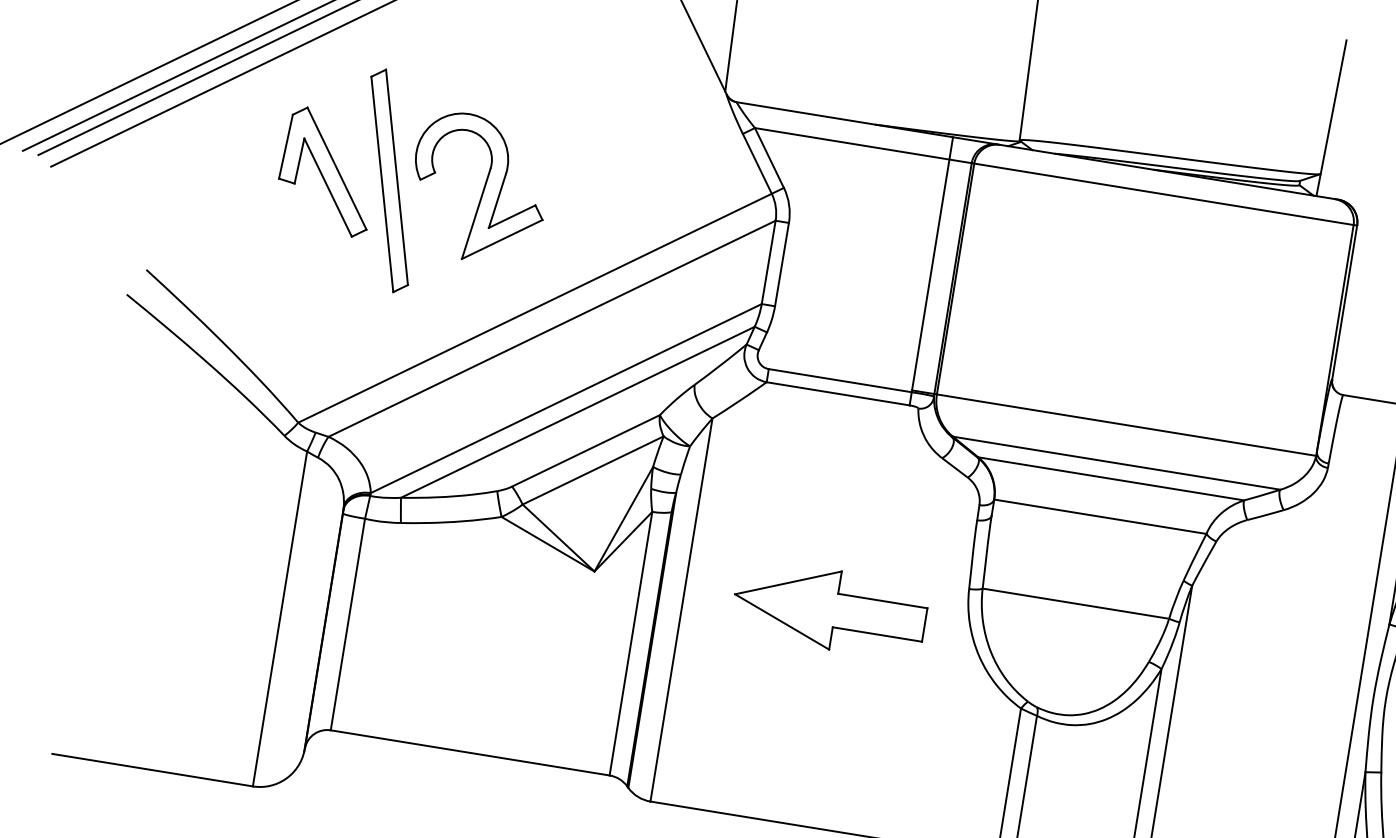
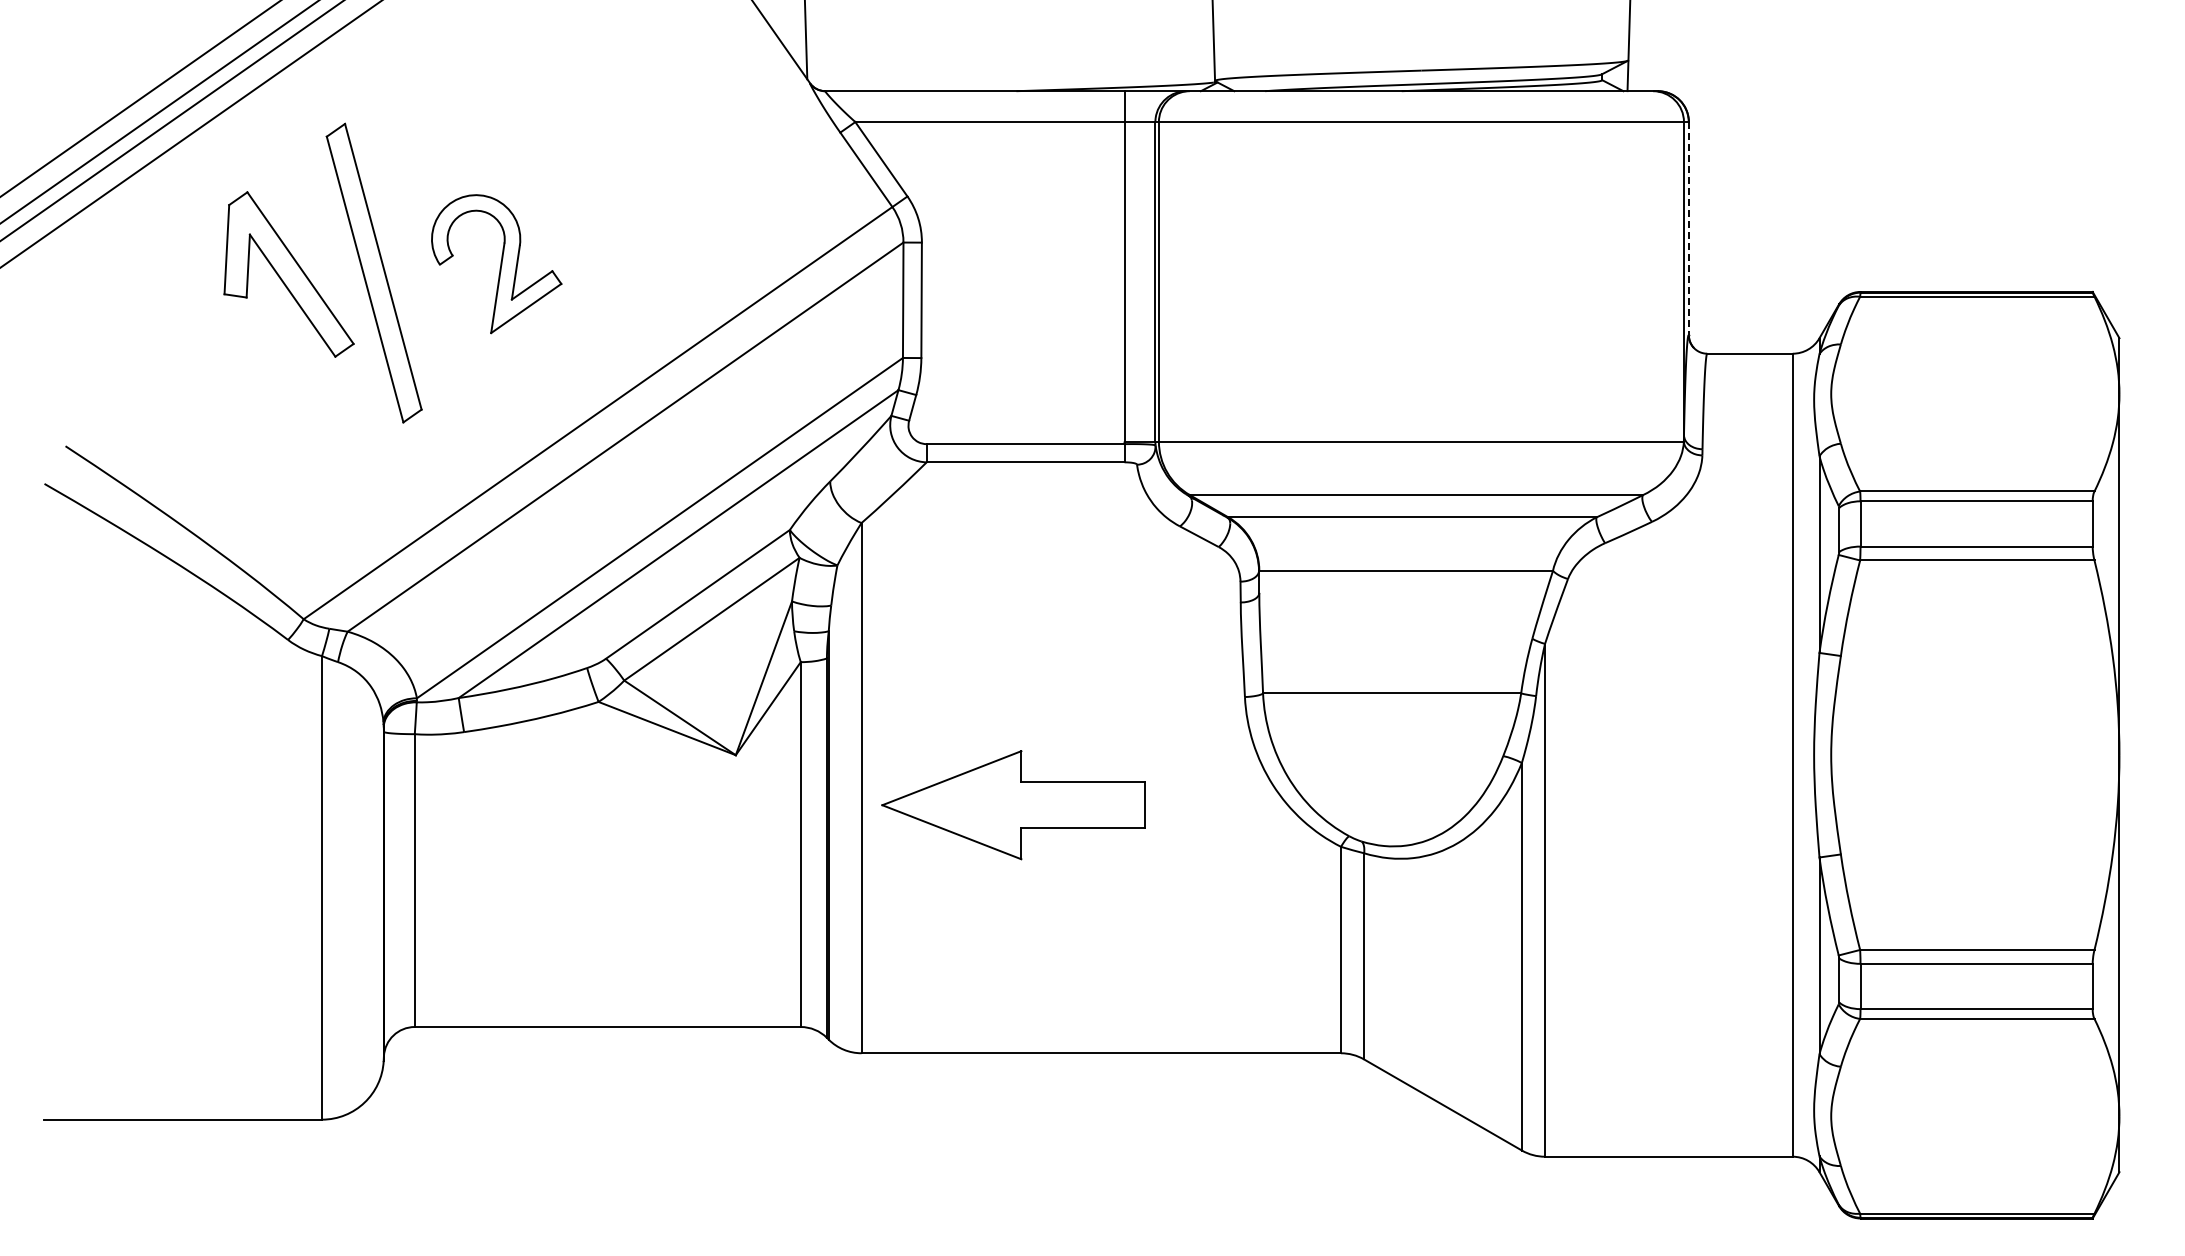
part: (479, 188) -> (496, 263), size x0.7
line: (1344, 302) -> (1688, 228), solid -> dashed
part: (829, 609) -> (1013, 805), moved

